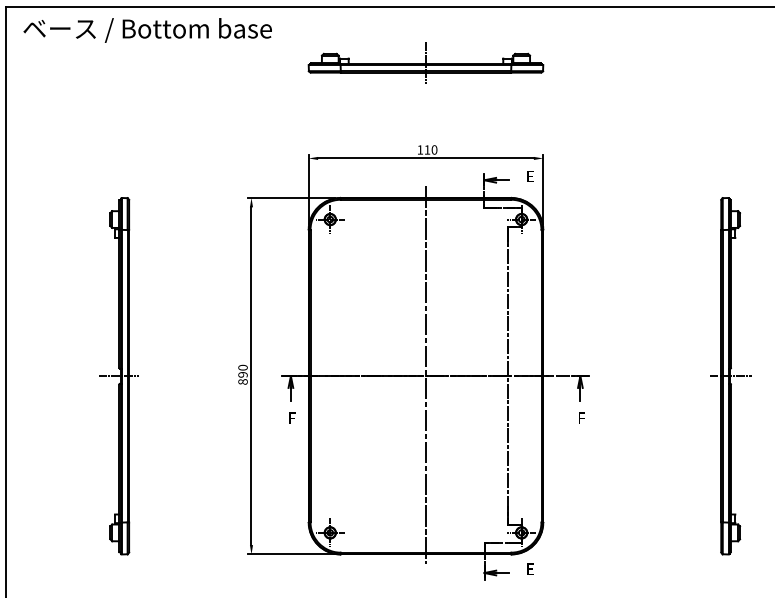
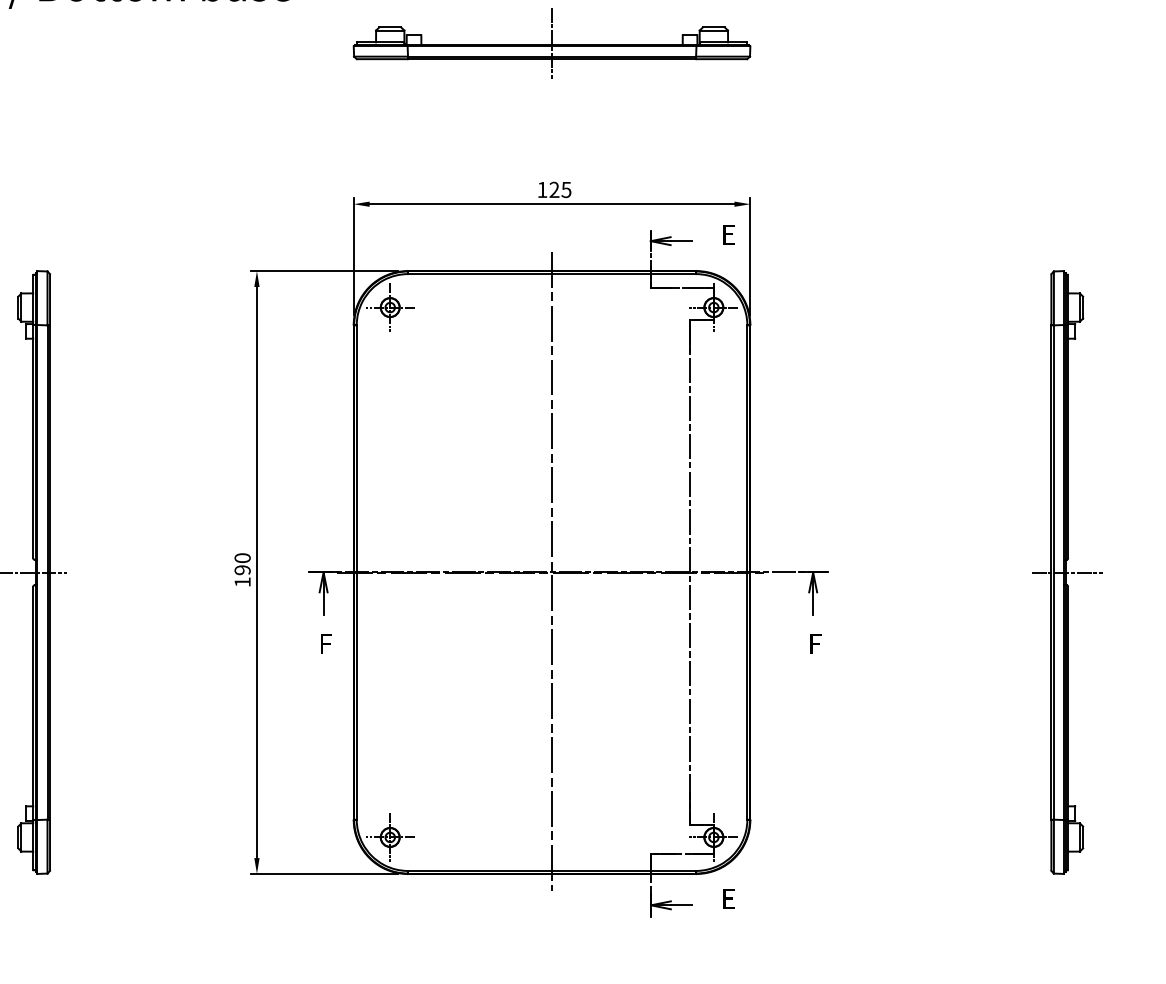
text: (430, 149) -> (559, 189), 110 -> 125
text: (242, 381) -> (241, 581), 890 -> 190

